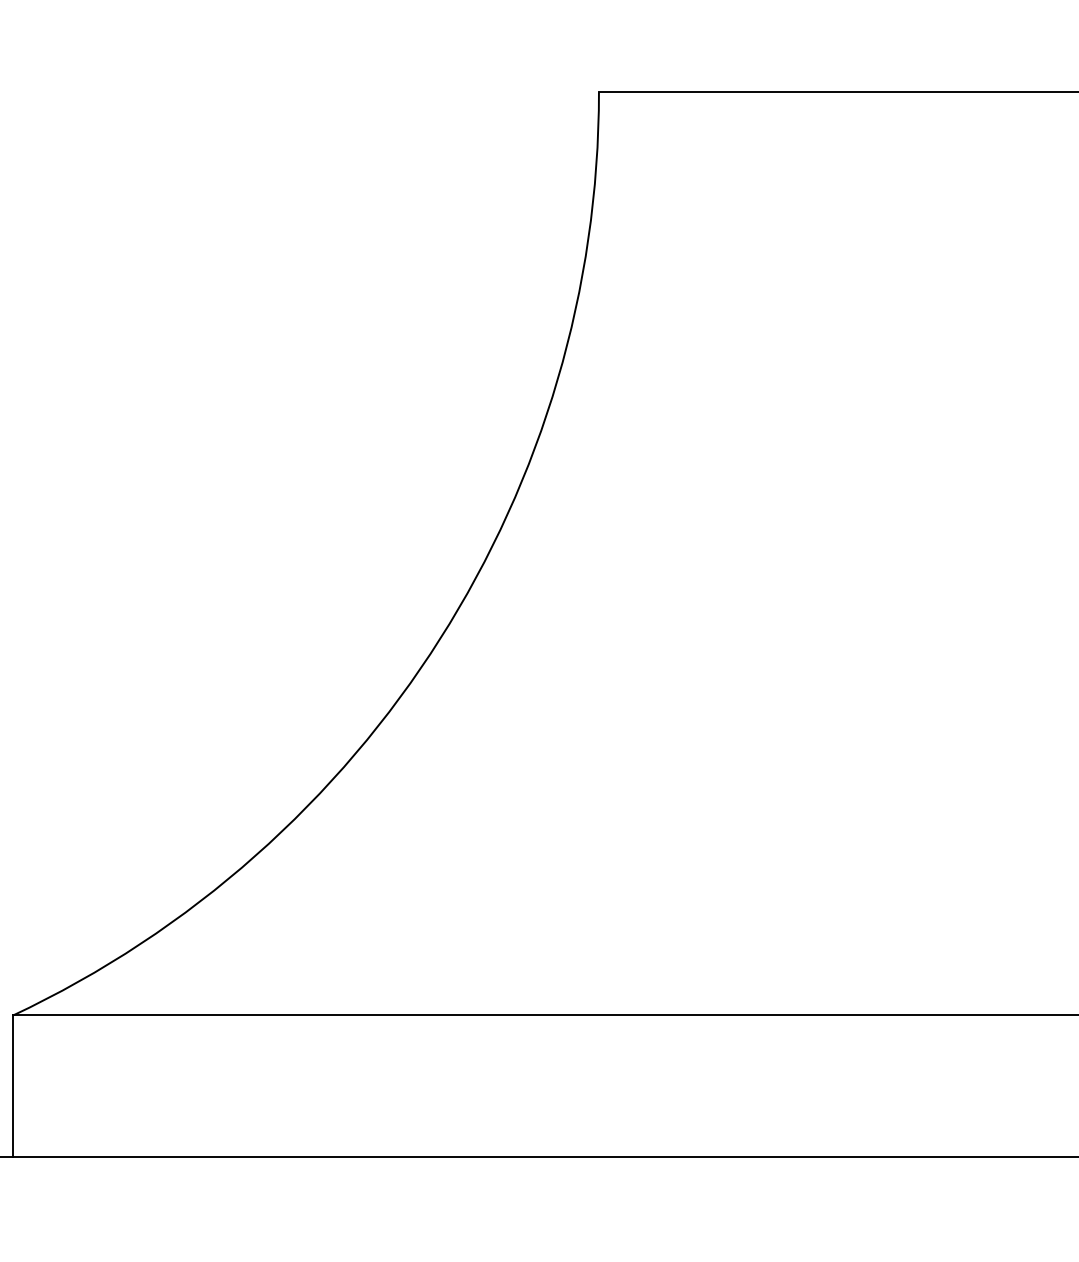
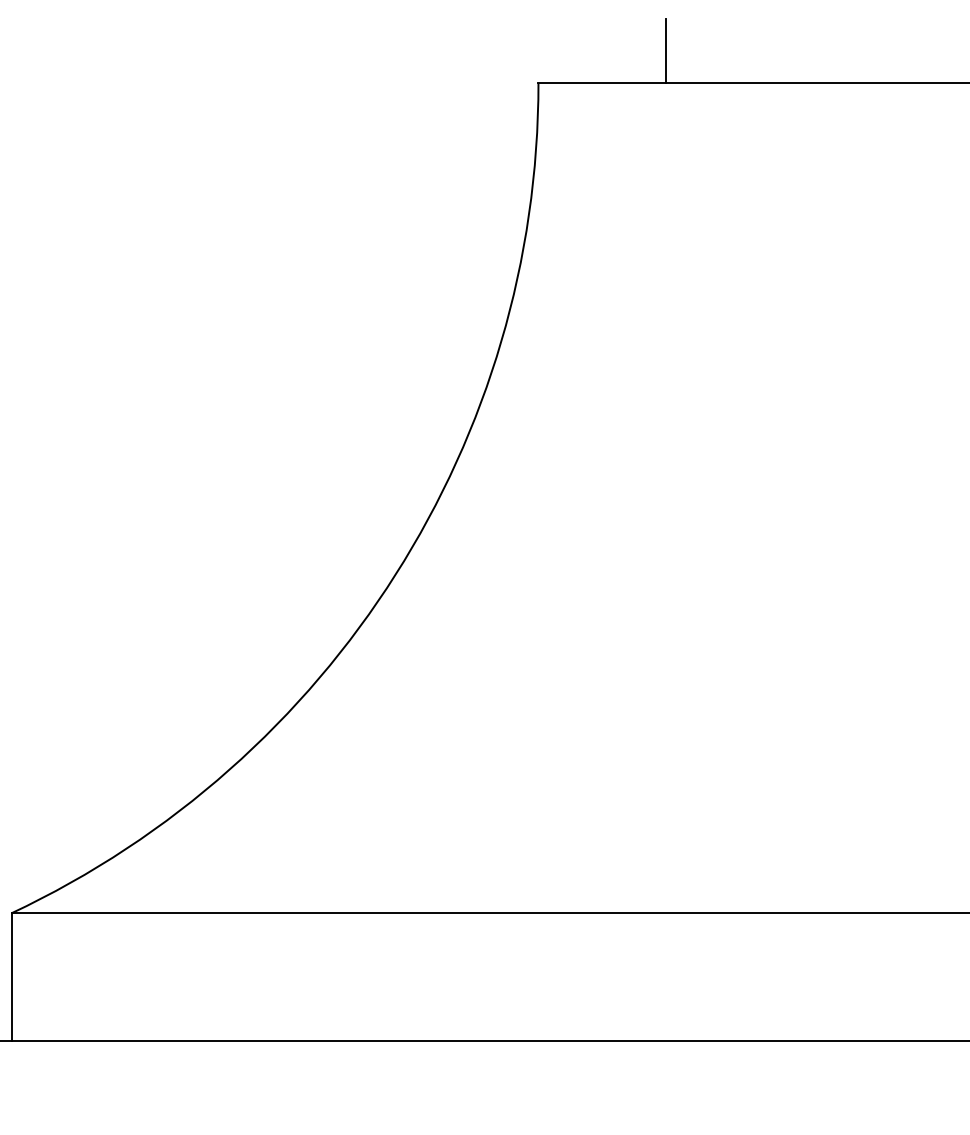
line: (741, 56) -> (666, 50), added

